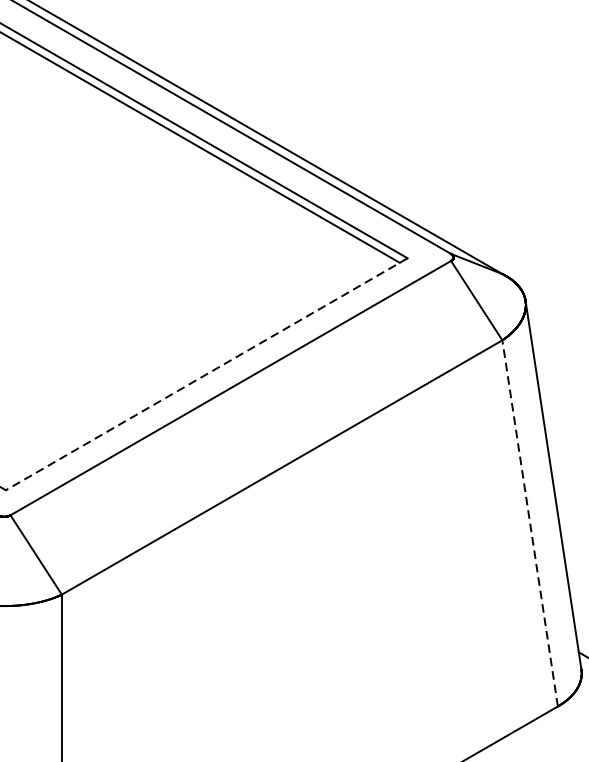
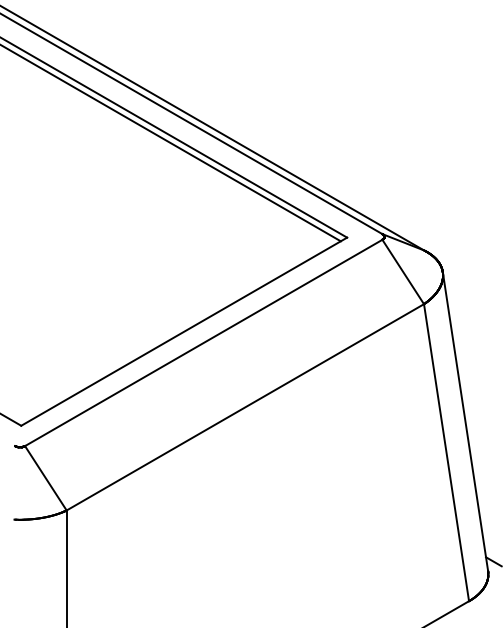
line: (205, 374) -> (183, 331), dashed -> solid
line: (530, 523) -> (446, 452), dashed -> solid

